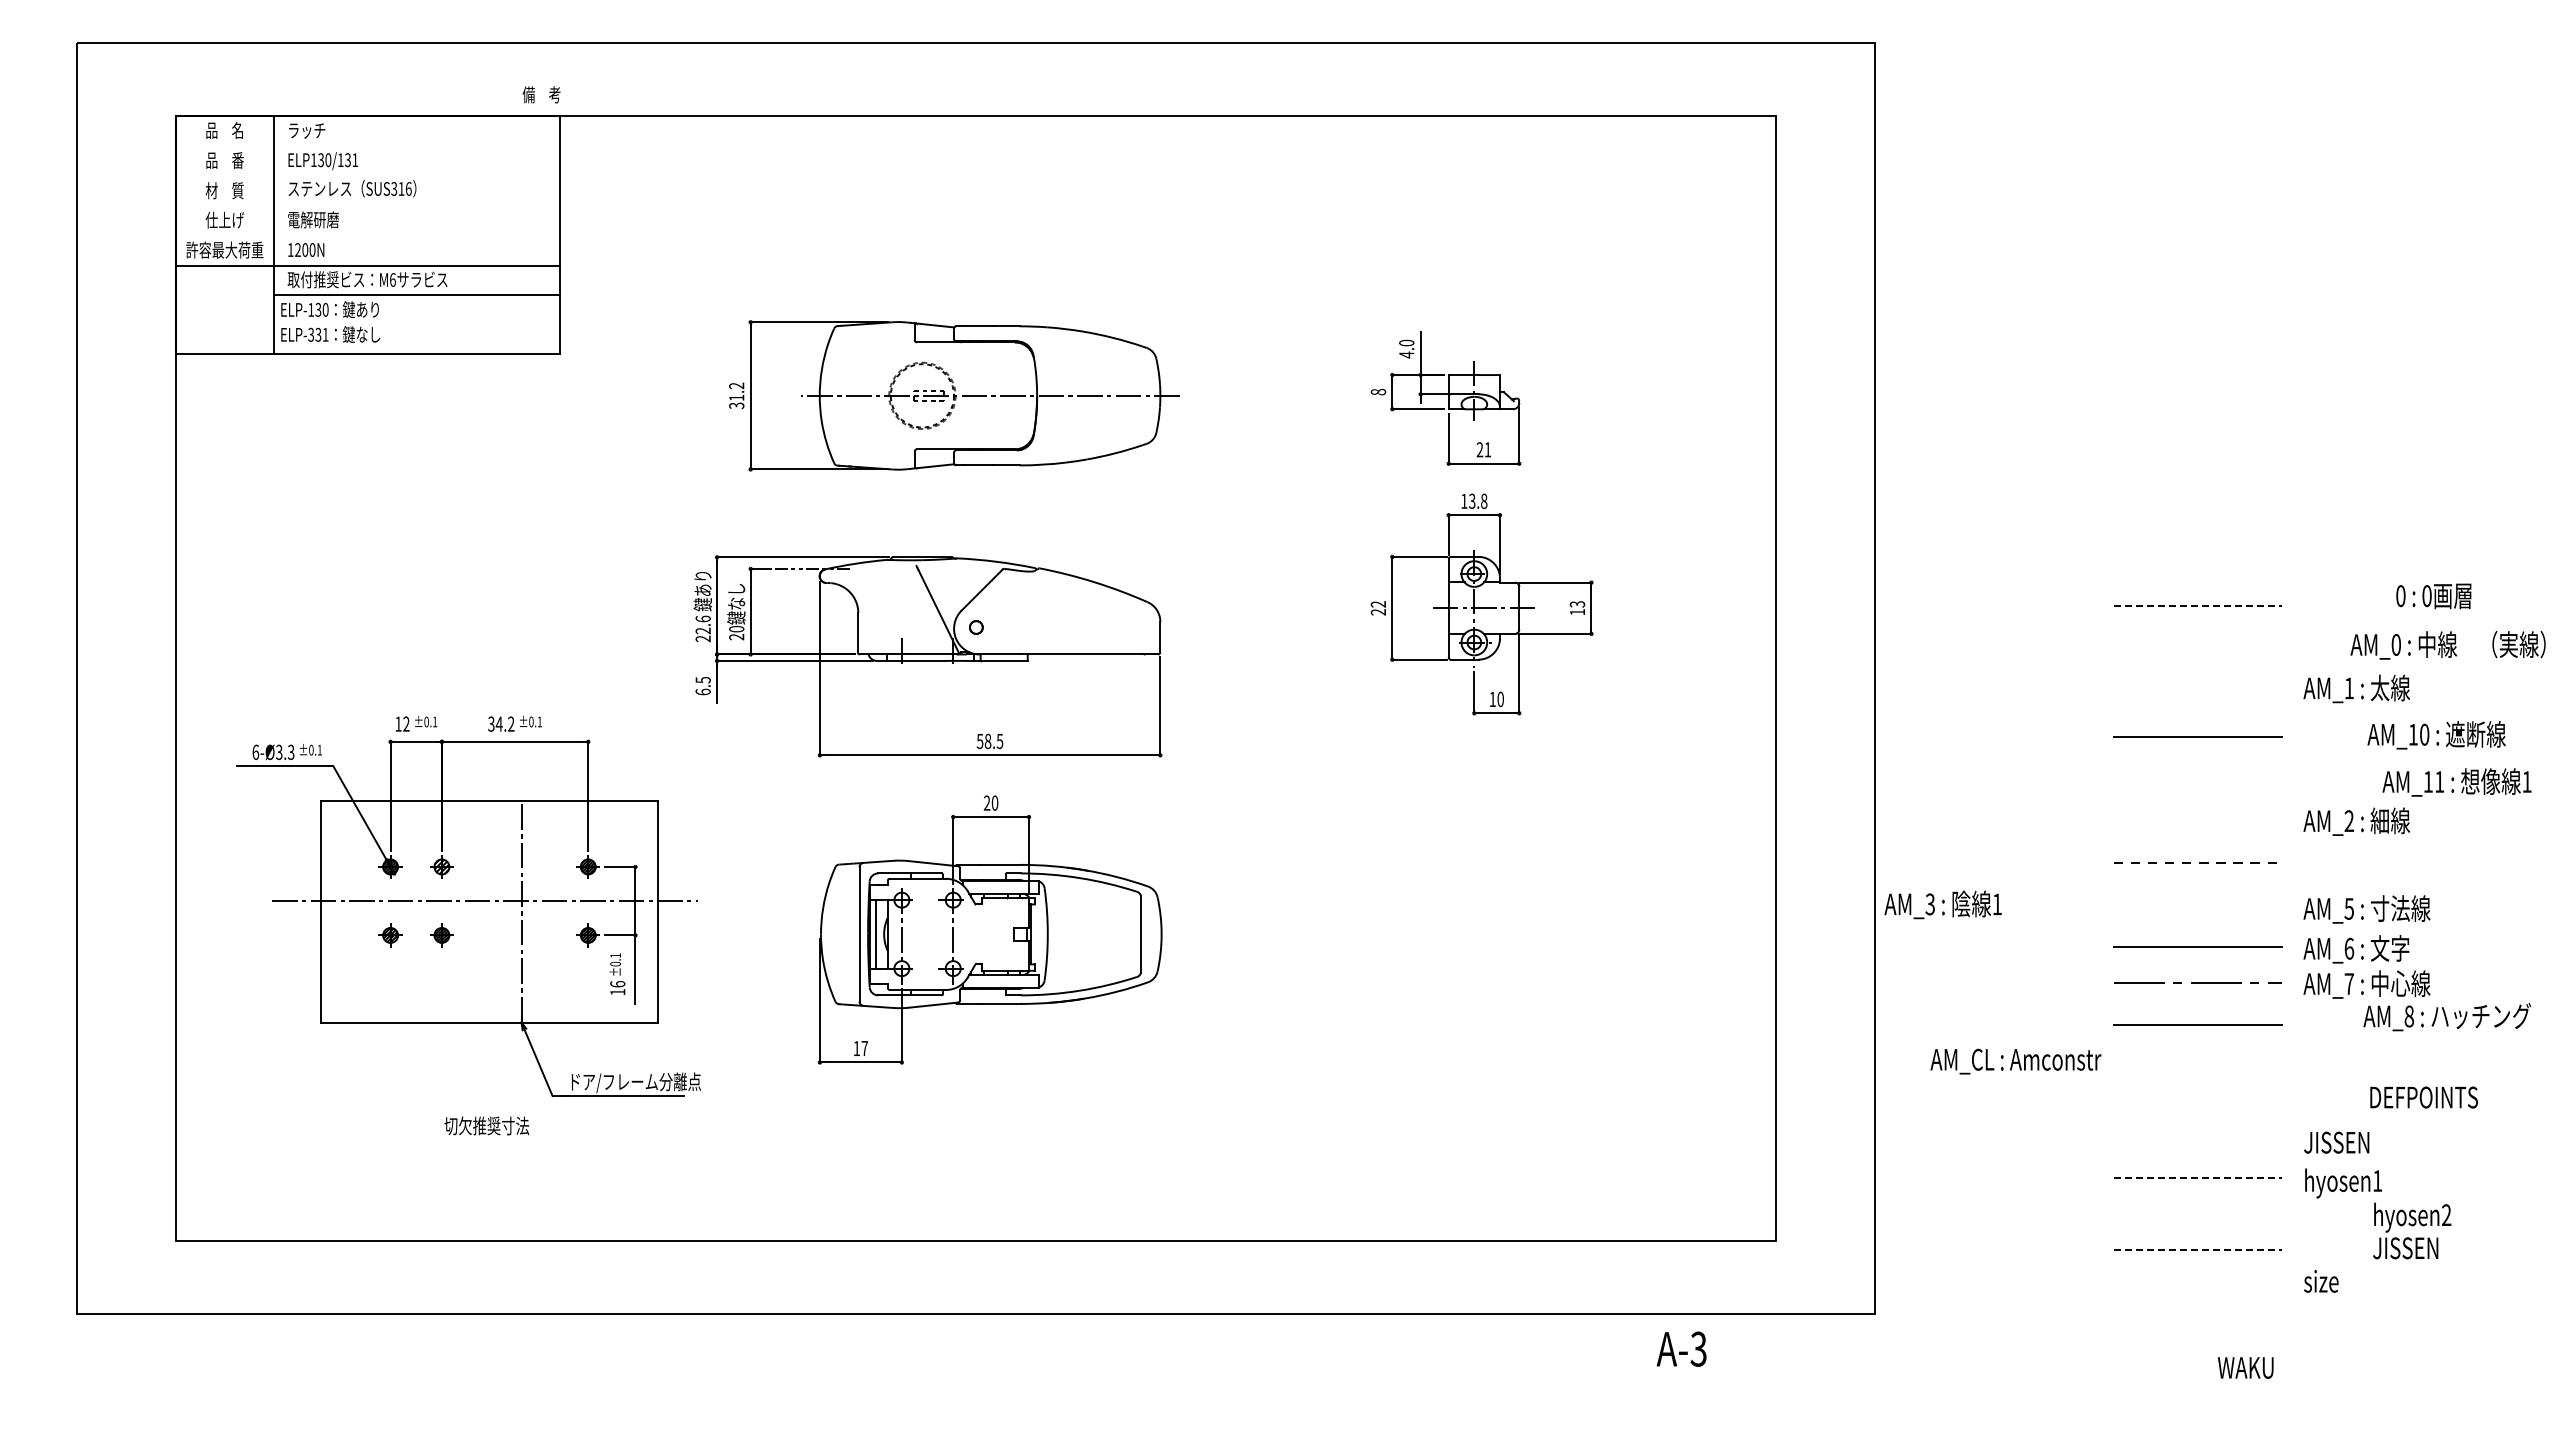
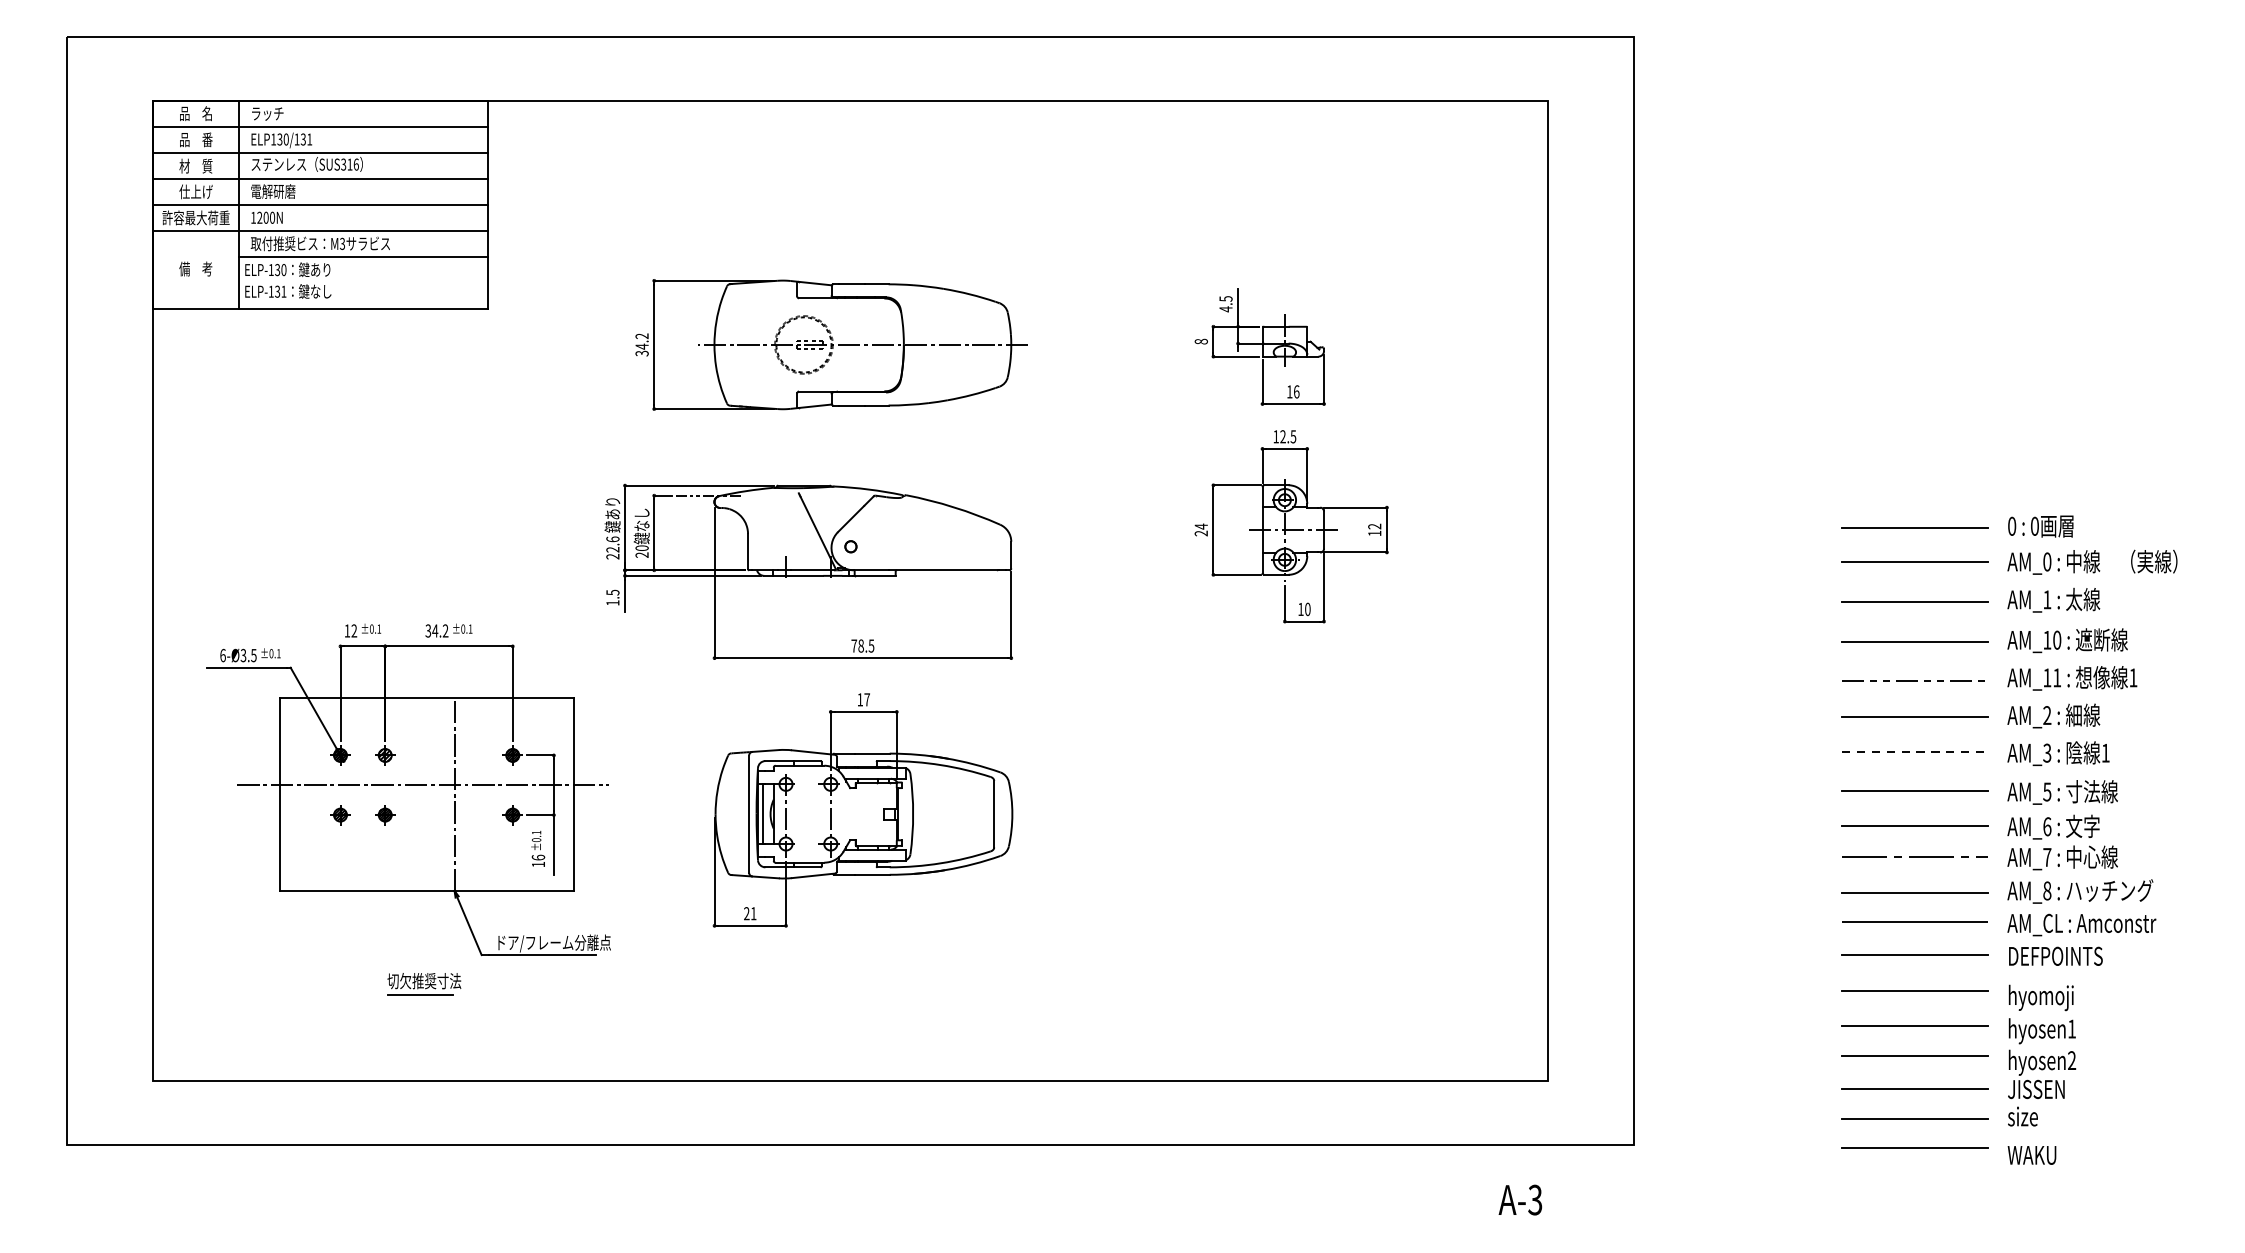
text: (541, 94) -> (195, 268), moved
line: (367, 145) -> (320, 126), added
line: (367, 175) -> (320, 152), added
line: (367, 205) -> (320, 179), added
line: (367, 235) -> (320, 205), added
text: (392, 279) -> (342, 243), M6 -> M3
text: (311, 334) -> (271, 291), ELP-331 -> ELP-131
text: (1406, 342) -> (1225, 298), 4.0 -> 4.5
text: (736, 397) -> (641, 346), 31.2 -> 34.2
text: (1483, 449) -> (1292, 391), 21 -> 16
text: (1478, 500) -> (1288, 436), 13.8 -> 12.5
text: (2433, 596) -> (2040, 526), moved
text: (1377, 603) -> (1200, 525), 22 -> 24
text: (1577, 604) -> (1374, 526), 13 -> 12
line: (2198, 606) -> (1915, 528), dashed -> solid
line: (2197, 644) -> (1915, 561), added
text: (2447, 645) -> (2091, 562), moved
text: (702, 691) -> (612, 602), 6.5 -> 1.5
line: (2197, 691) -> (1915, 602), added
text: (2436, 735) -> (2067, 640), moved
text: (979, 741) -> (853, 646), 58.5 -> 78.5
text: (291, 751) -> (254, 654), 6-Ø3.3 -> 6-Ø3.5
line: (2195, 780) -> (1913, 680), added
text: (2456, 782) -> (2071, 678), moved
text: (990, 802) -> (863, 699), 20 -> 17
line: (2197, 823) -> (1915, 717), added
text: (1942, 904) -> (2057, 753), moved
line: (2197, 907) -> (1915, 790), added
text: (2446, 1017) -> (2079, 891), moved
text: (860, 1047) -> (749, 912), 17 -> 21
line: (2197, 1057) -> (1915, 921), added
text: (2015, 1061) -> (2081, 924), moved
line: (2197, 1096) -> (1915, 955), added
text: (2423, 1097) -> (2055, 956), moved
line: (2197, 1137) -> (1915, 991), added
line: (481, 1142) -> (419, 995), added
text: (2341, 1145) -> (2040, 998), JISSEN -> hyomoji
line: (2198, 1177) -> (1915, 1026), dashed -> solid
line: (2197, 1211) -> (1915, 1055), added
text: (2412, 1230) -> (2042, 1073), moved
line: (2198, 1249) -> (1915, 1088), dashed -> solid
line: (2197, 1283) -> (1915, 1118), added
line: (2197, 1317) -> (1915, 1148), added
text: (1681, 1348) -> (1520, 1199), moved
text: (2245, 1367) -> (2031, 1155), moved

